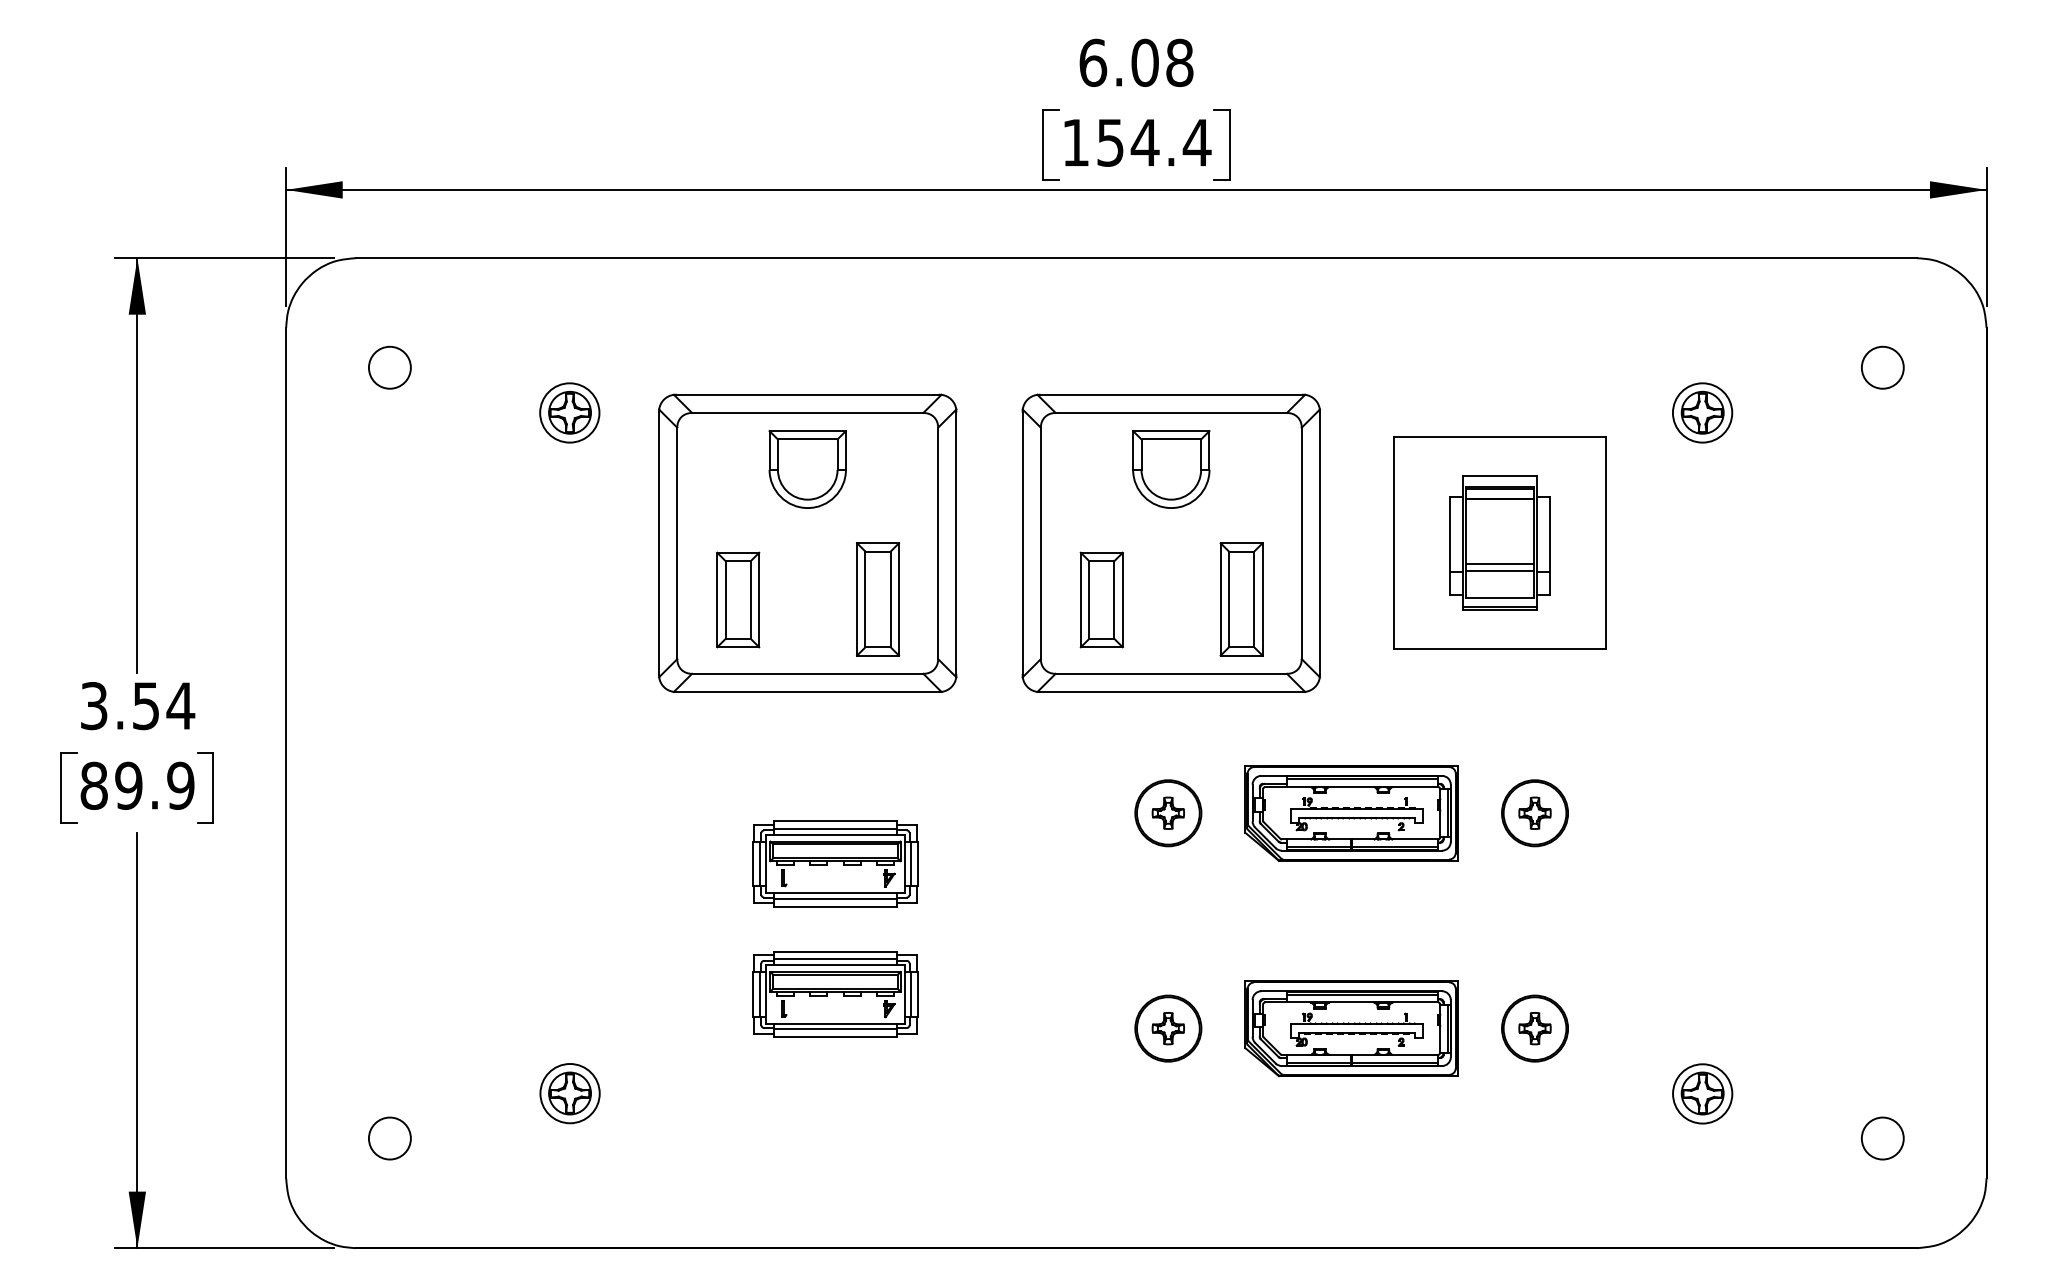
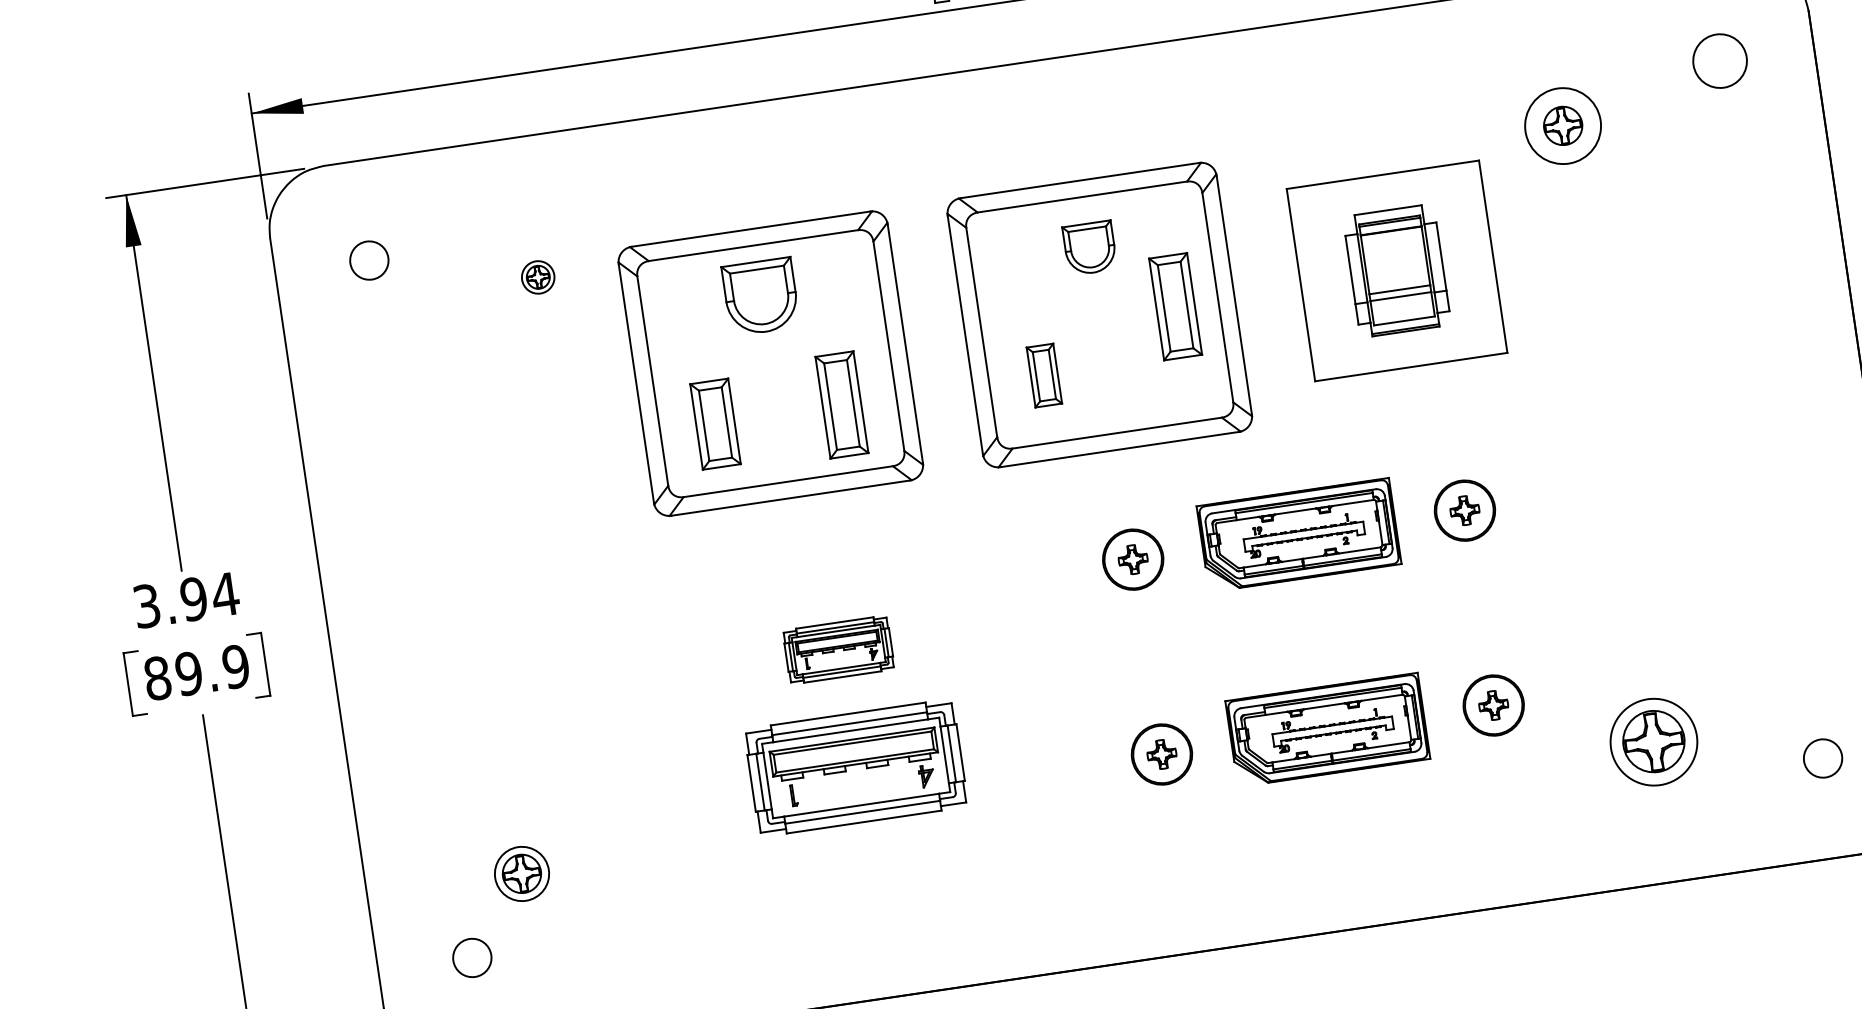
circle: (1882, 367) -> (1719, 60), size x1.4
part: (569, 412) -> (537, 277), size x0.6
circle: (1702, 412) -> (1562, 125), size x1.4
part: (1171, 469) -> (1090, 248), size x0.7
part: (1101, 599) -> (1044, 375), size x0.7
part: (1241, 599) -> (1175, 306), moved
text: (145, 705) -> (193, 598), 3.54 -> 3.94
part: (835, 863) -> (838, 649), size x0.7
part: (835, 994) -> (856, 768), size x1.4
part: (569, 1093) -> (521, 873), moved
part: (1702, 1093) -> (1653, 741), size x1.6

